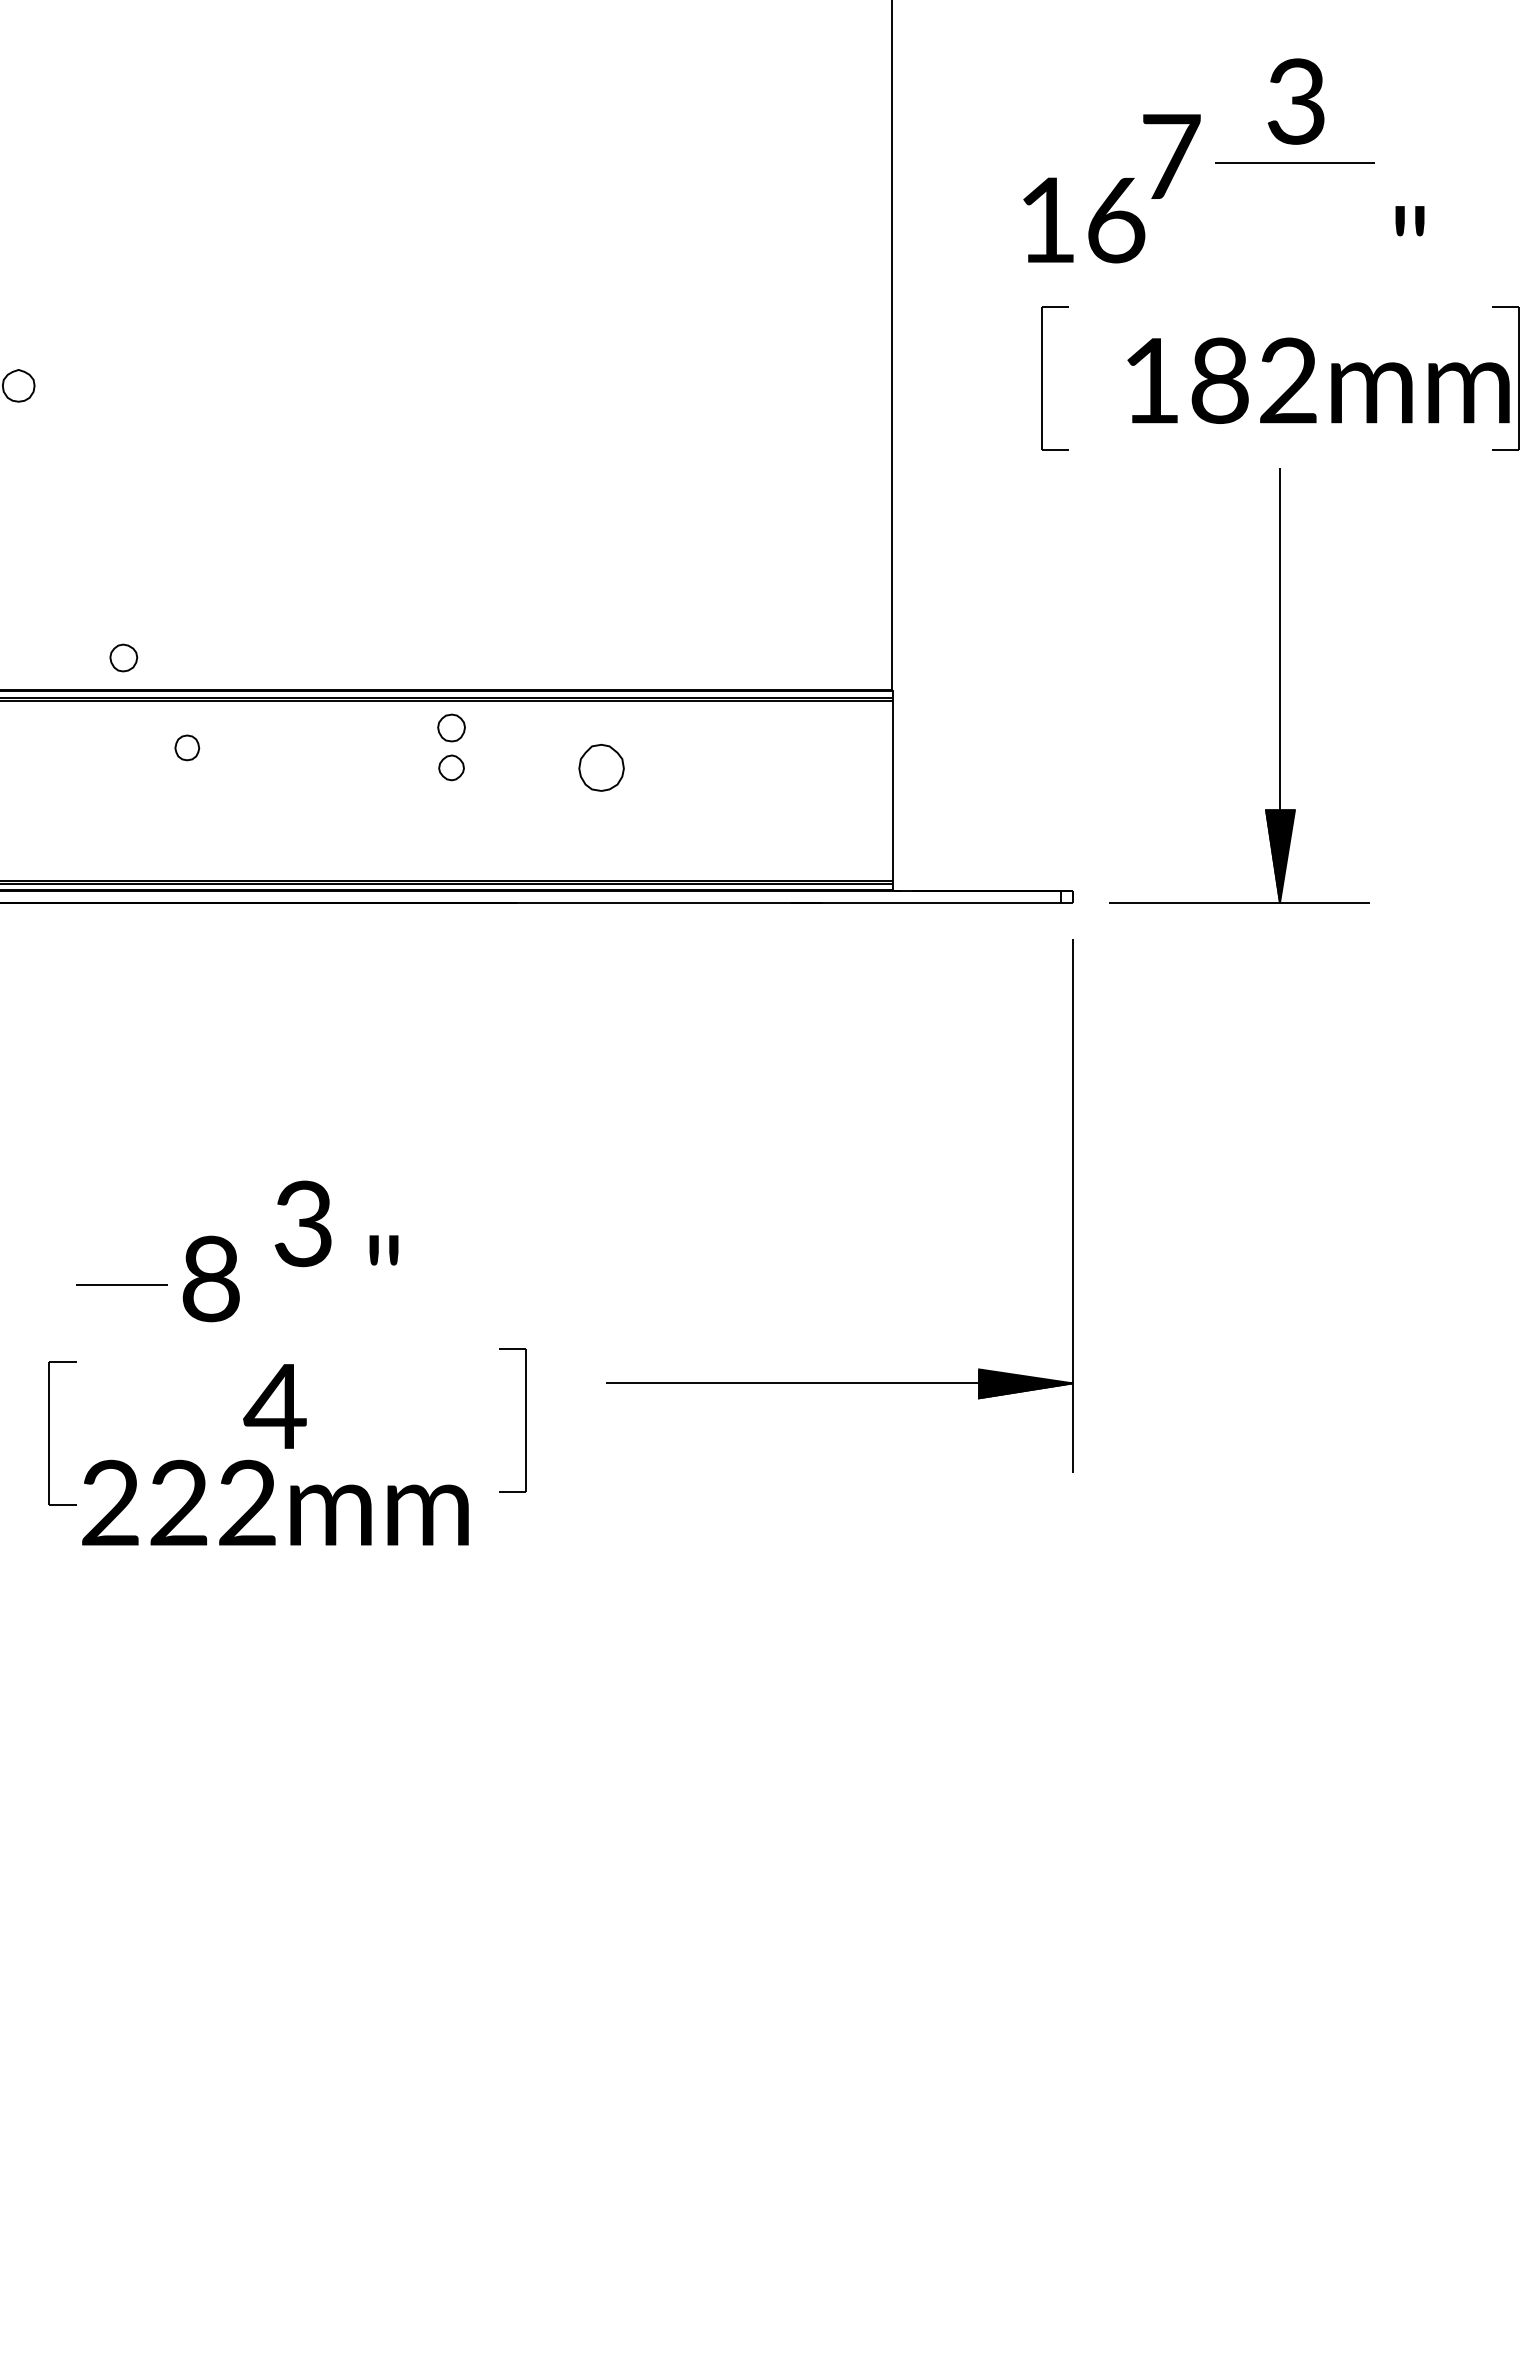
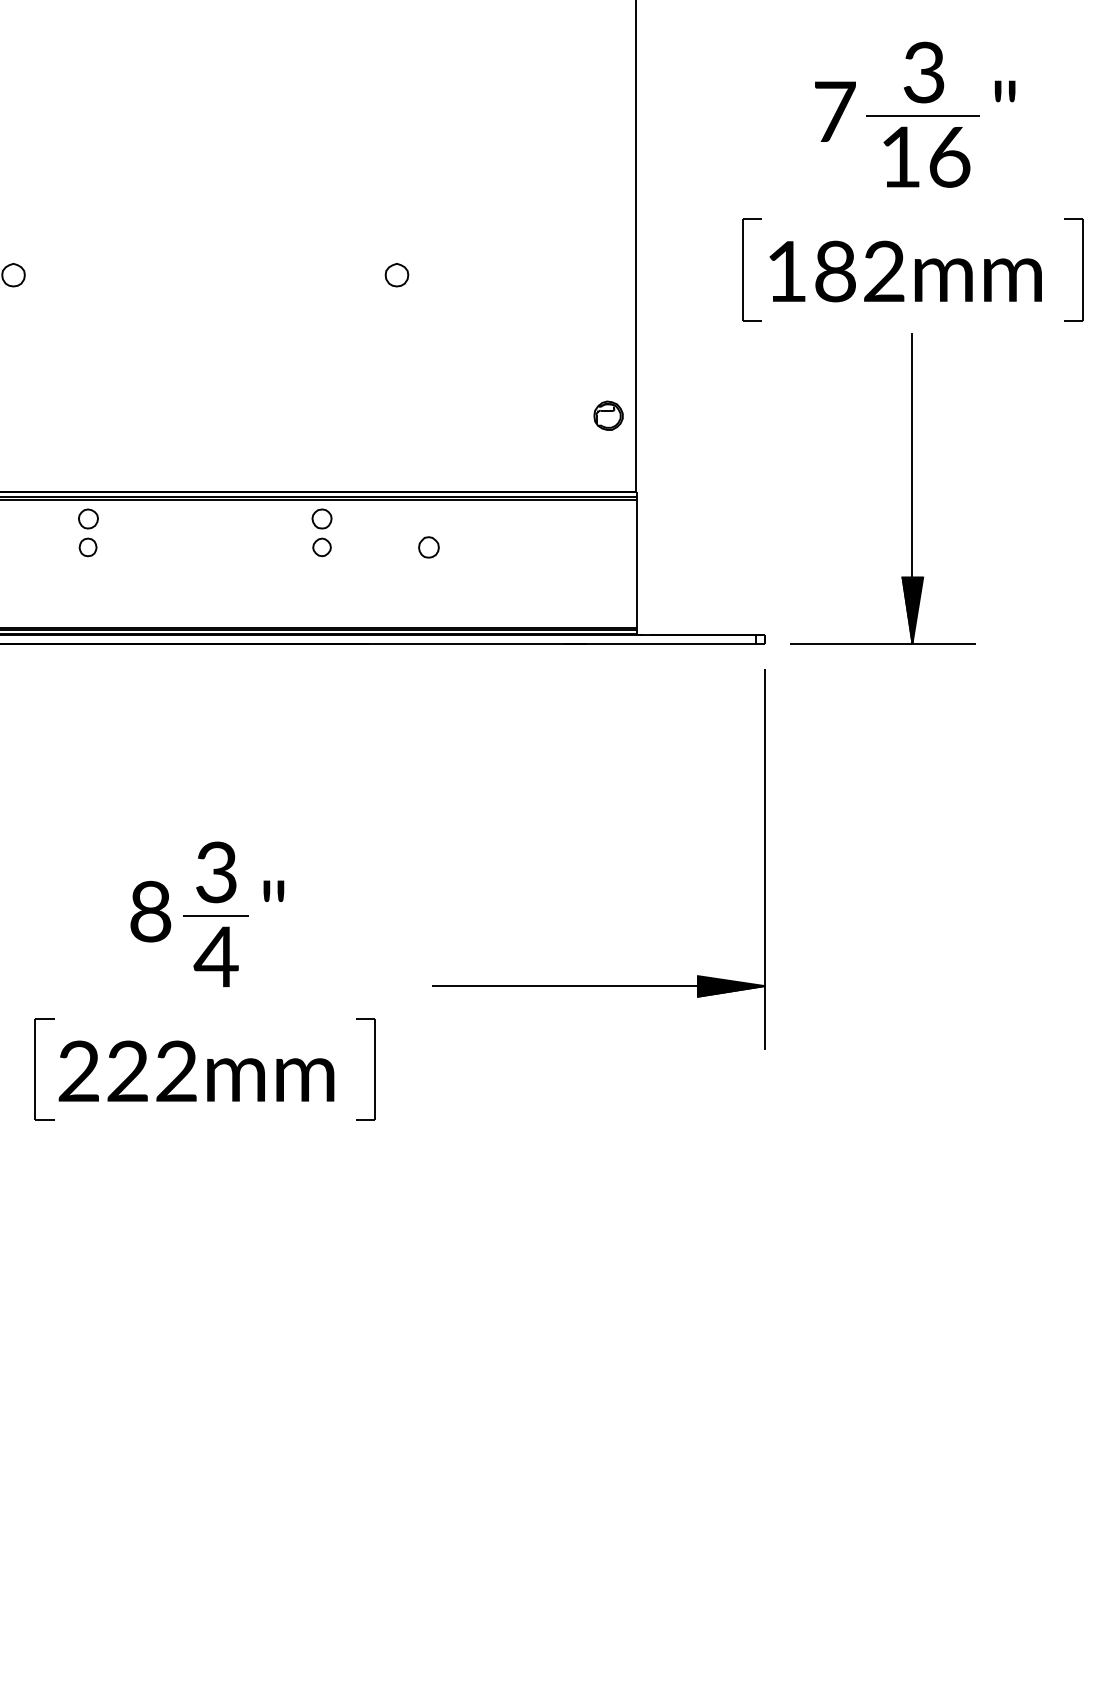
text: (1084, 220) -> (927, 157), moved
text: (1409, 221) -> (1004, 91), moved
text: (1318, 380) -> (905, 271), moved
part: (556, 385) -> (396, 274), added
part: (853, 582) -> (608, 415), added
part: (123, 657) -> (88, 518), moved
part: (187, 747) -> (88, 547), moved
part: (601, 767) -> (428, 547), size x0.62
line: (121, 1284) -> (215, 915), moved
text: (274, 1406) -> (215, 956), moved
part: (525, 1420) -> (374, 1069), moved
part: (49, 1433) -> (35, 1069), moved

